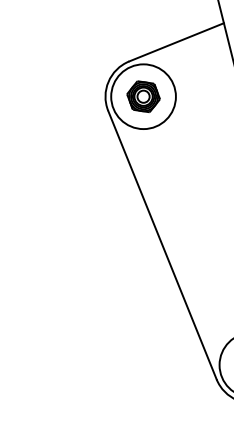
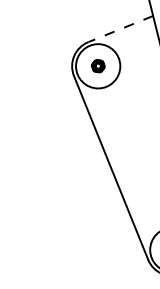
line: (176, 42) -> (120, 29), solid -> dashed
part: (144, 95) -> (98, 65), size x0.6

